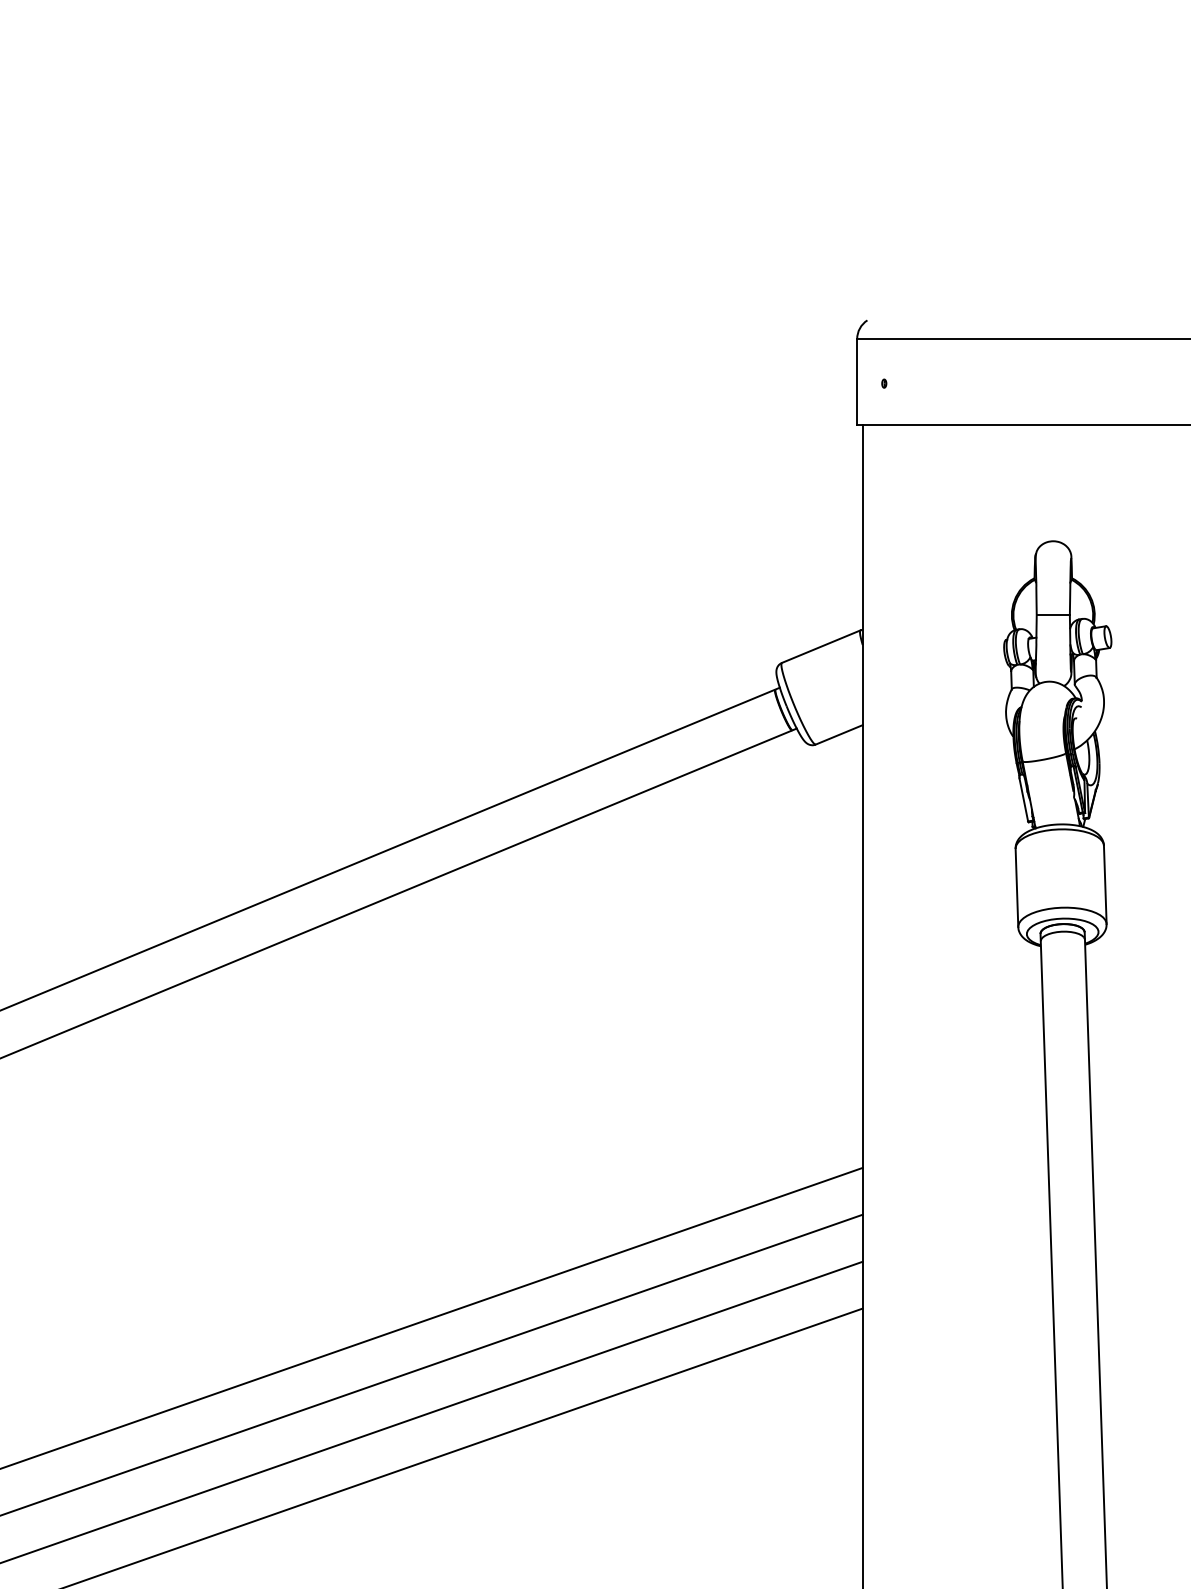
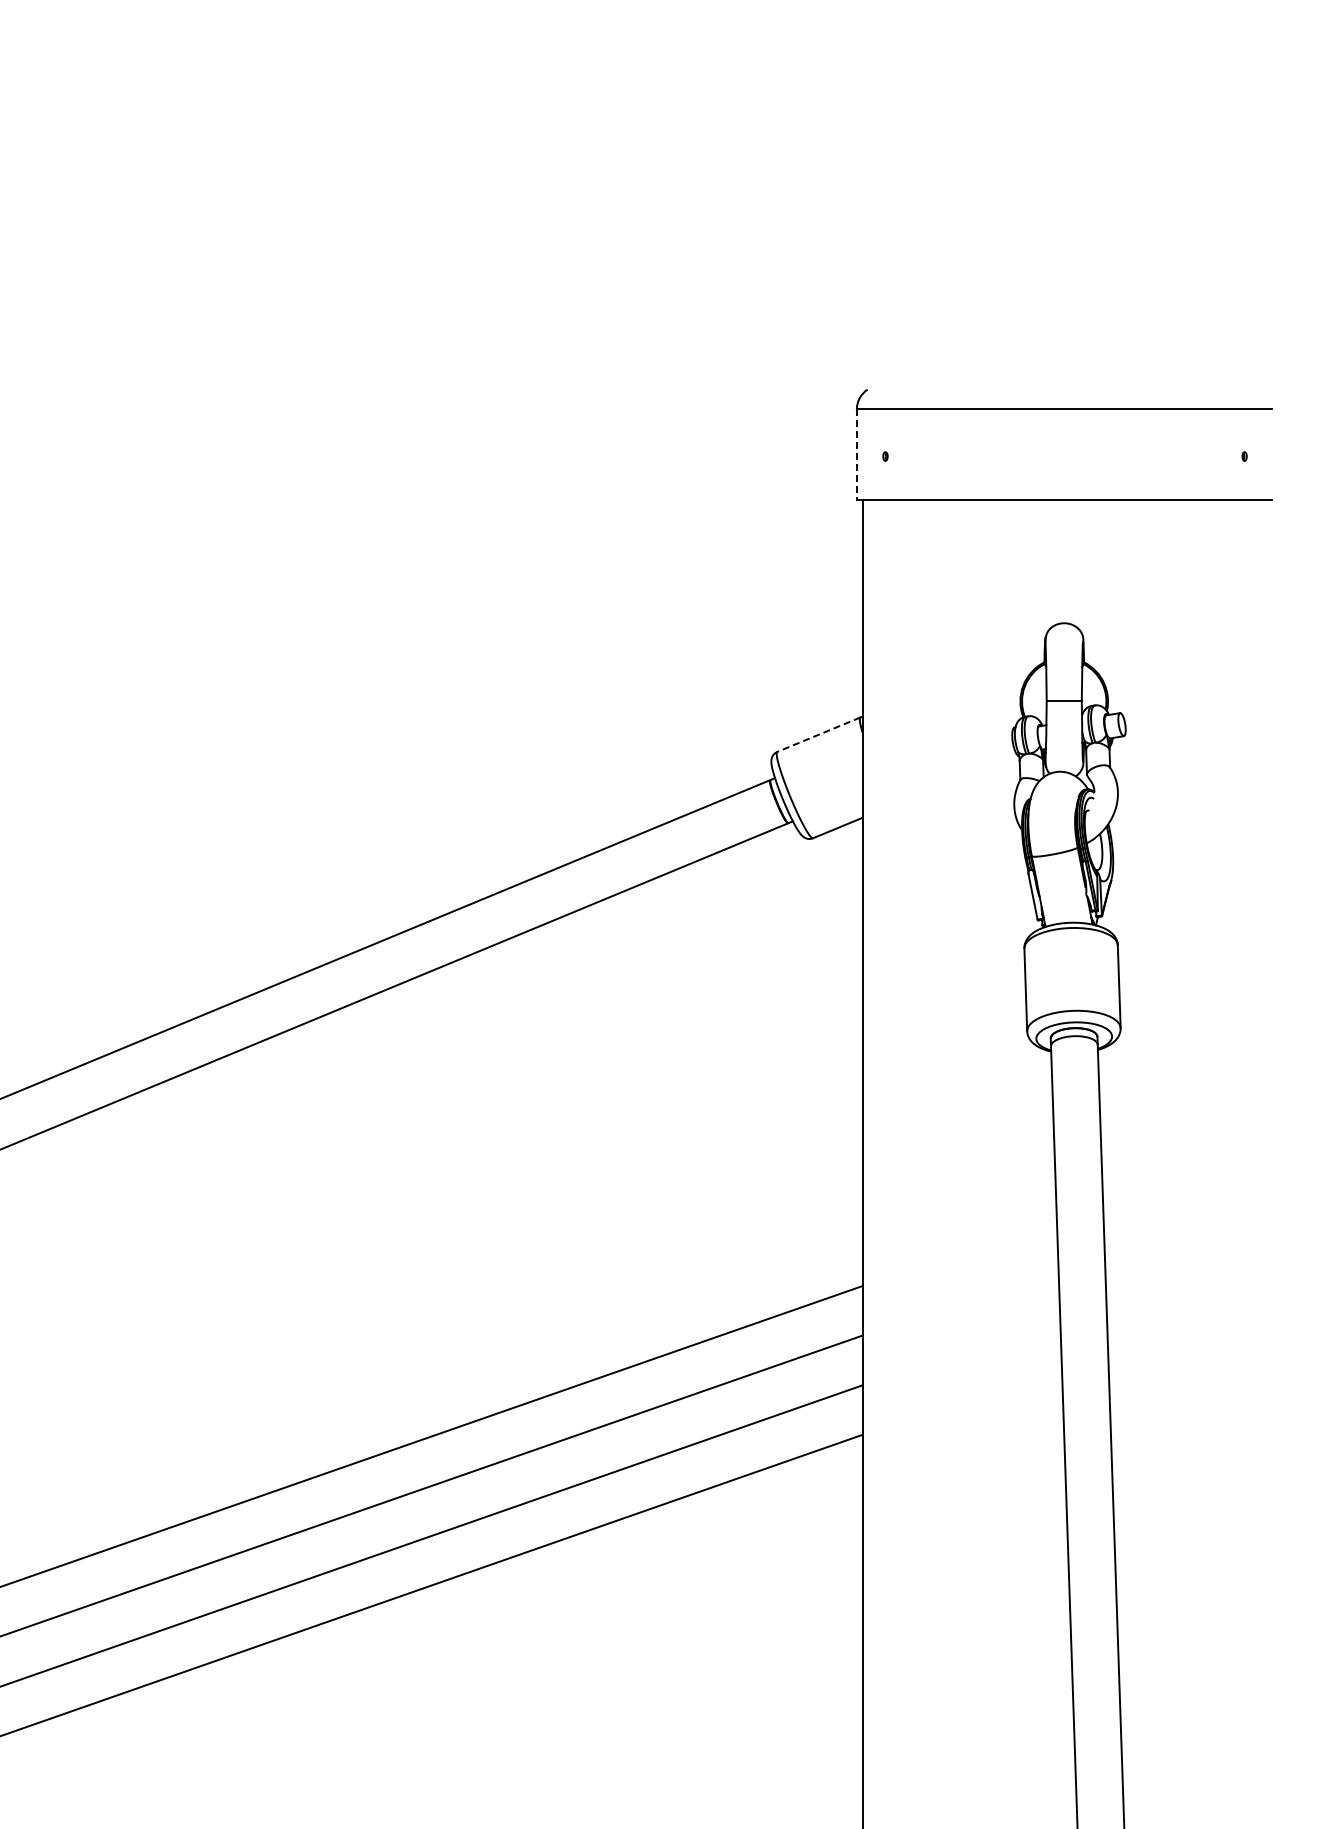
line: (856, 381) -> (856, 454), solid -> dashed
line: (820, 646) -> (818, 734), solid -> dashed

